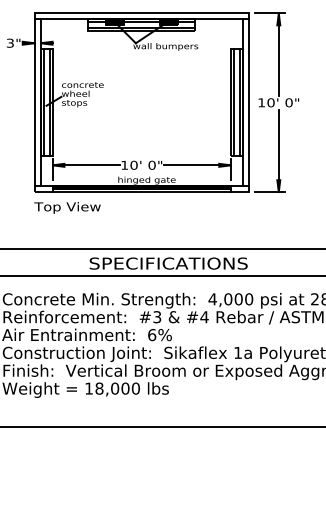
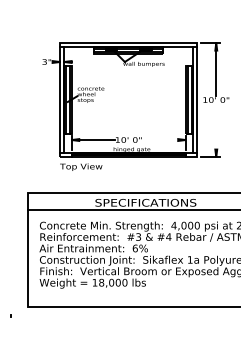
line: (279, 150) -> (216, 130), removed
line: (196, 166) -> (163, 140), removed

